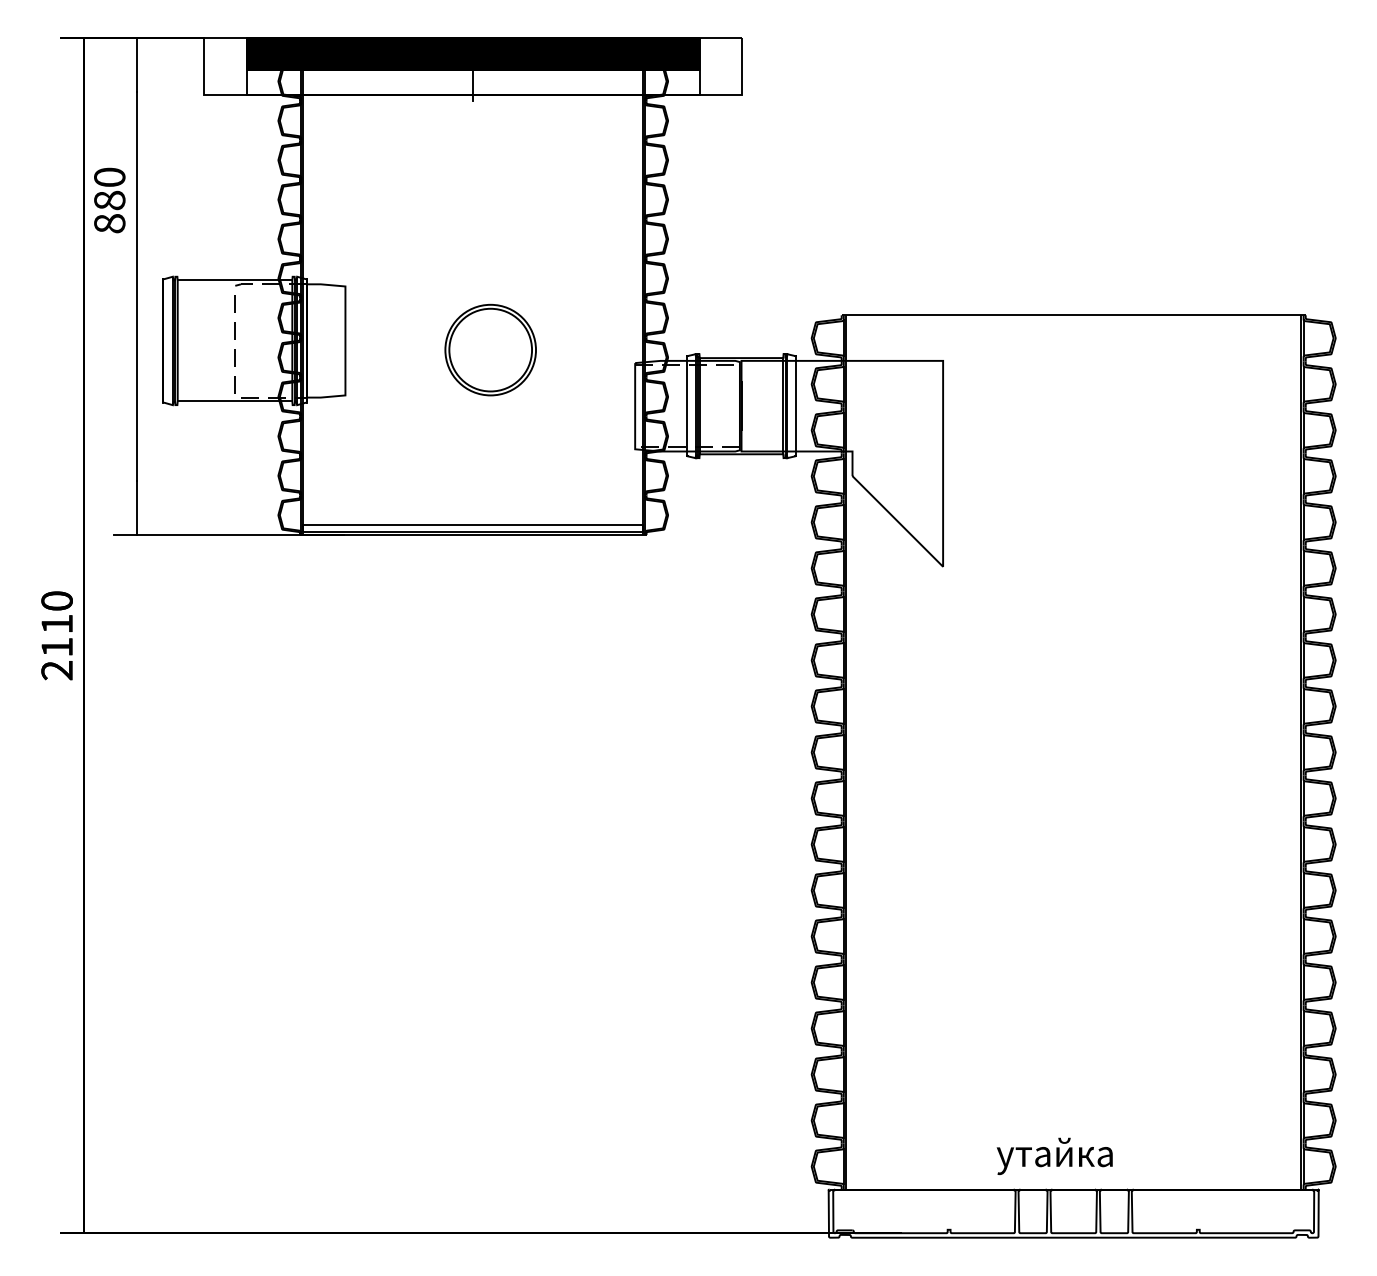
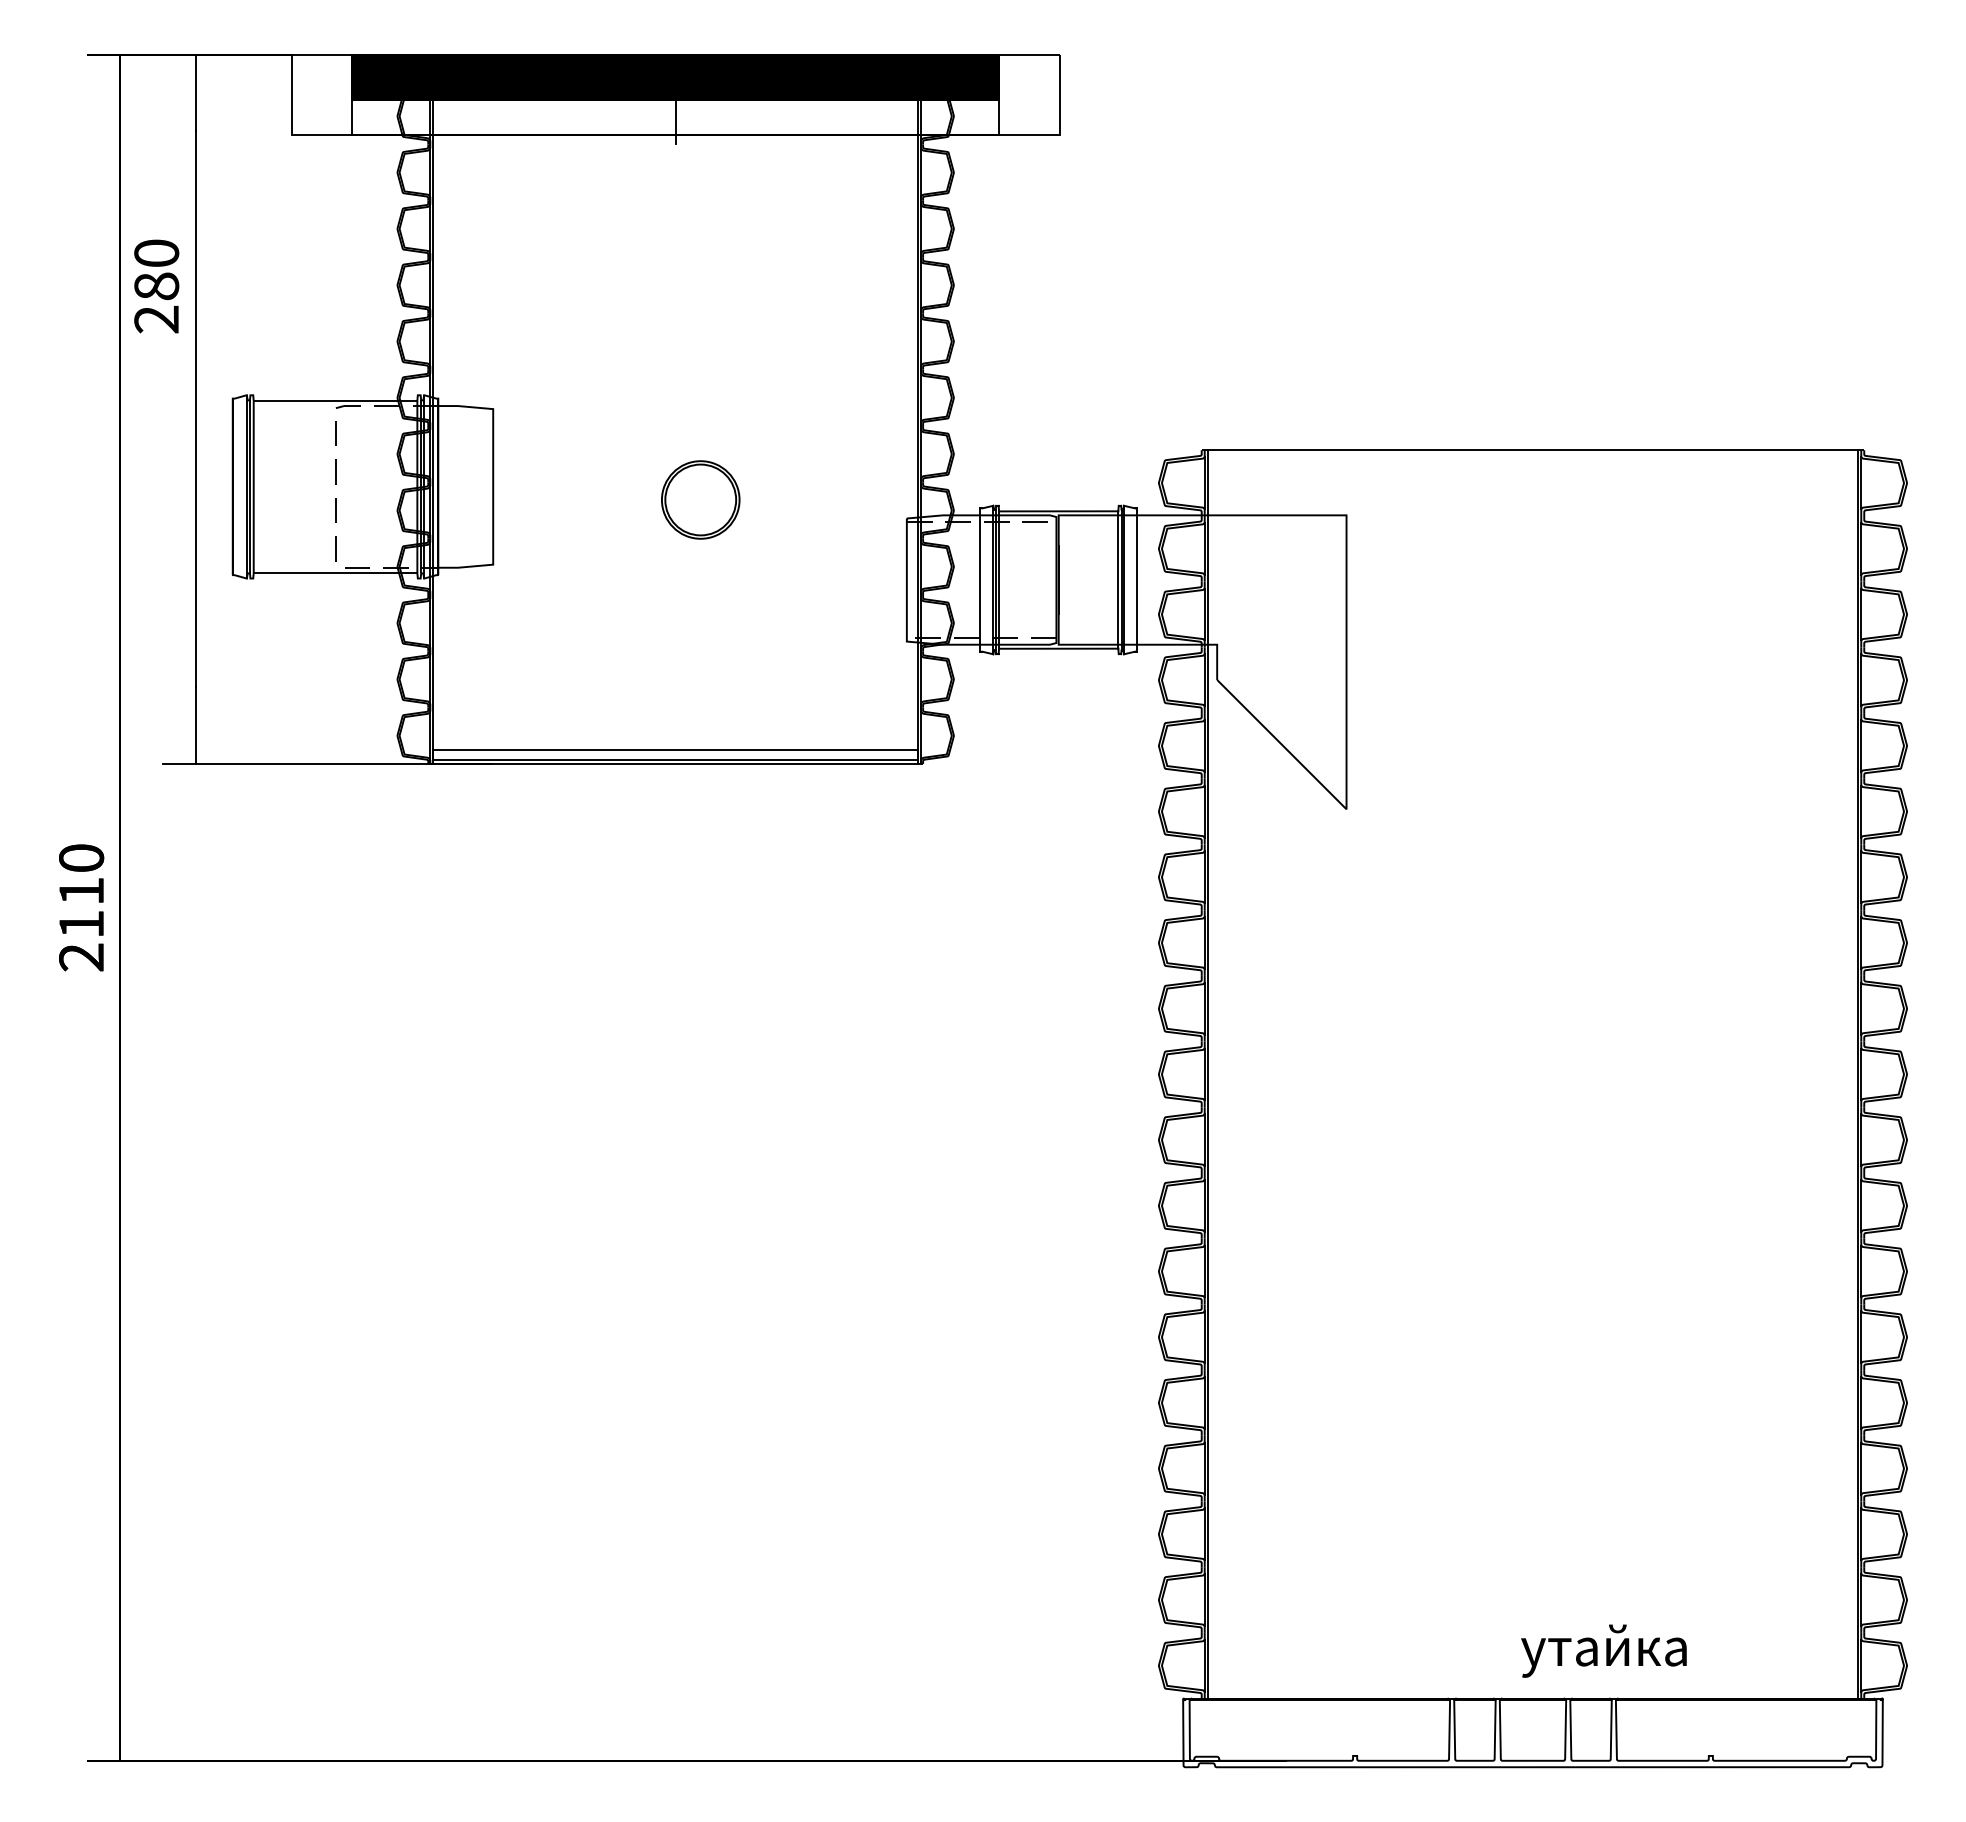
text: (109, 223) -> (156, 319), 880 -> 280
part: (490, 349) -> (700, 499), size x0.6
text: (1054, 1155) -> (1603, 1650), moved

